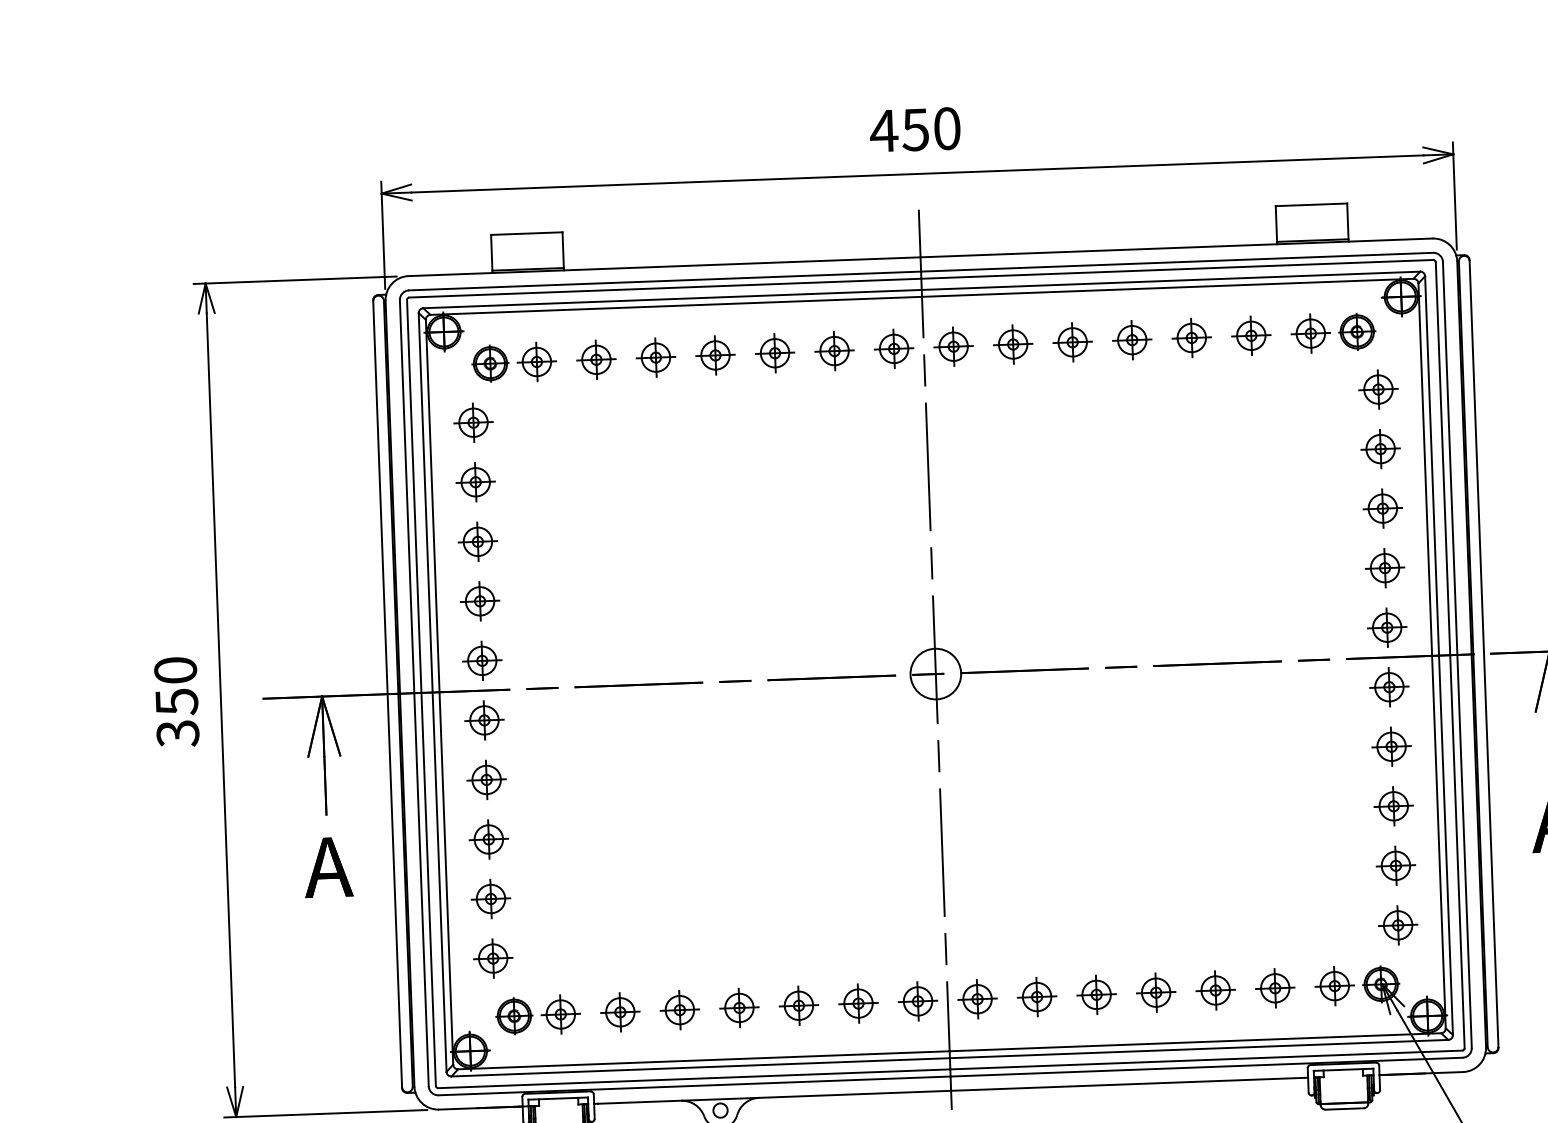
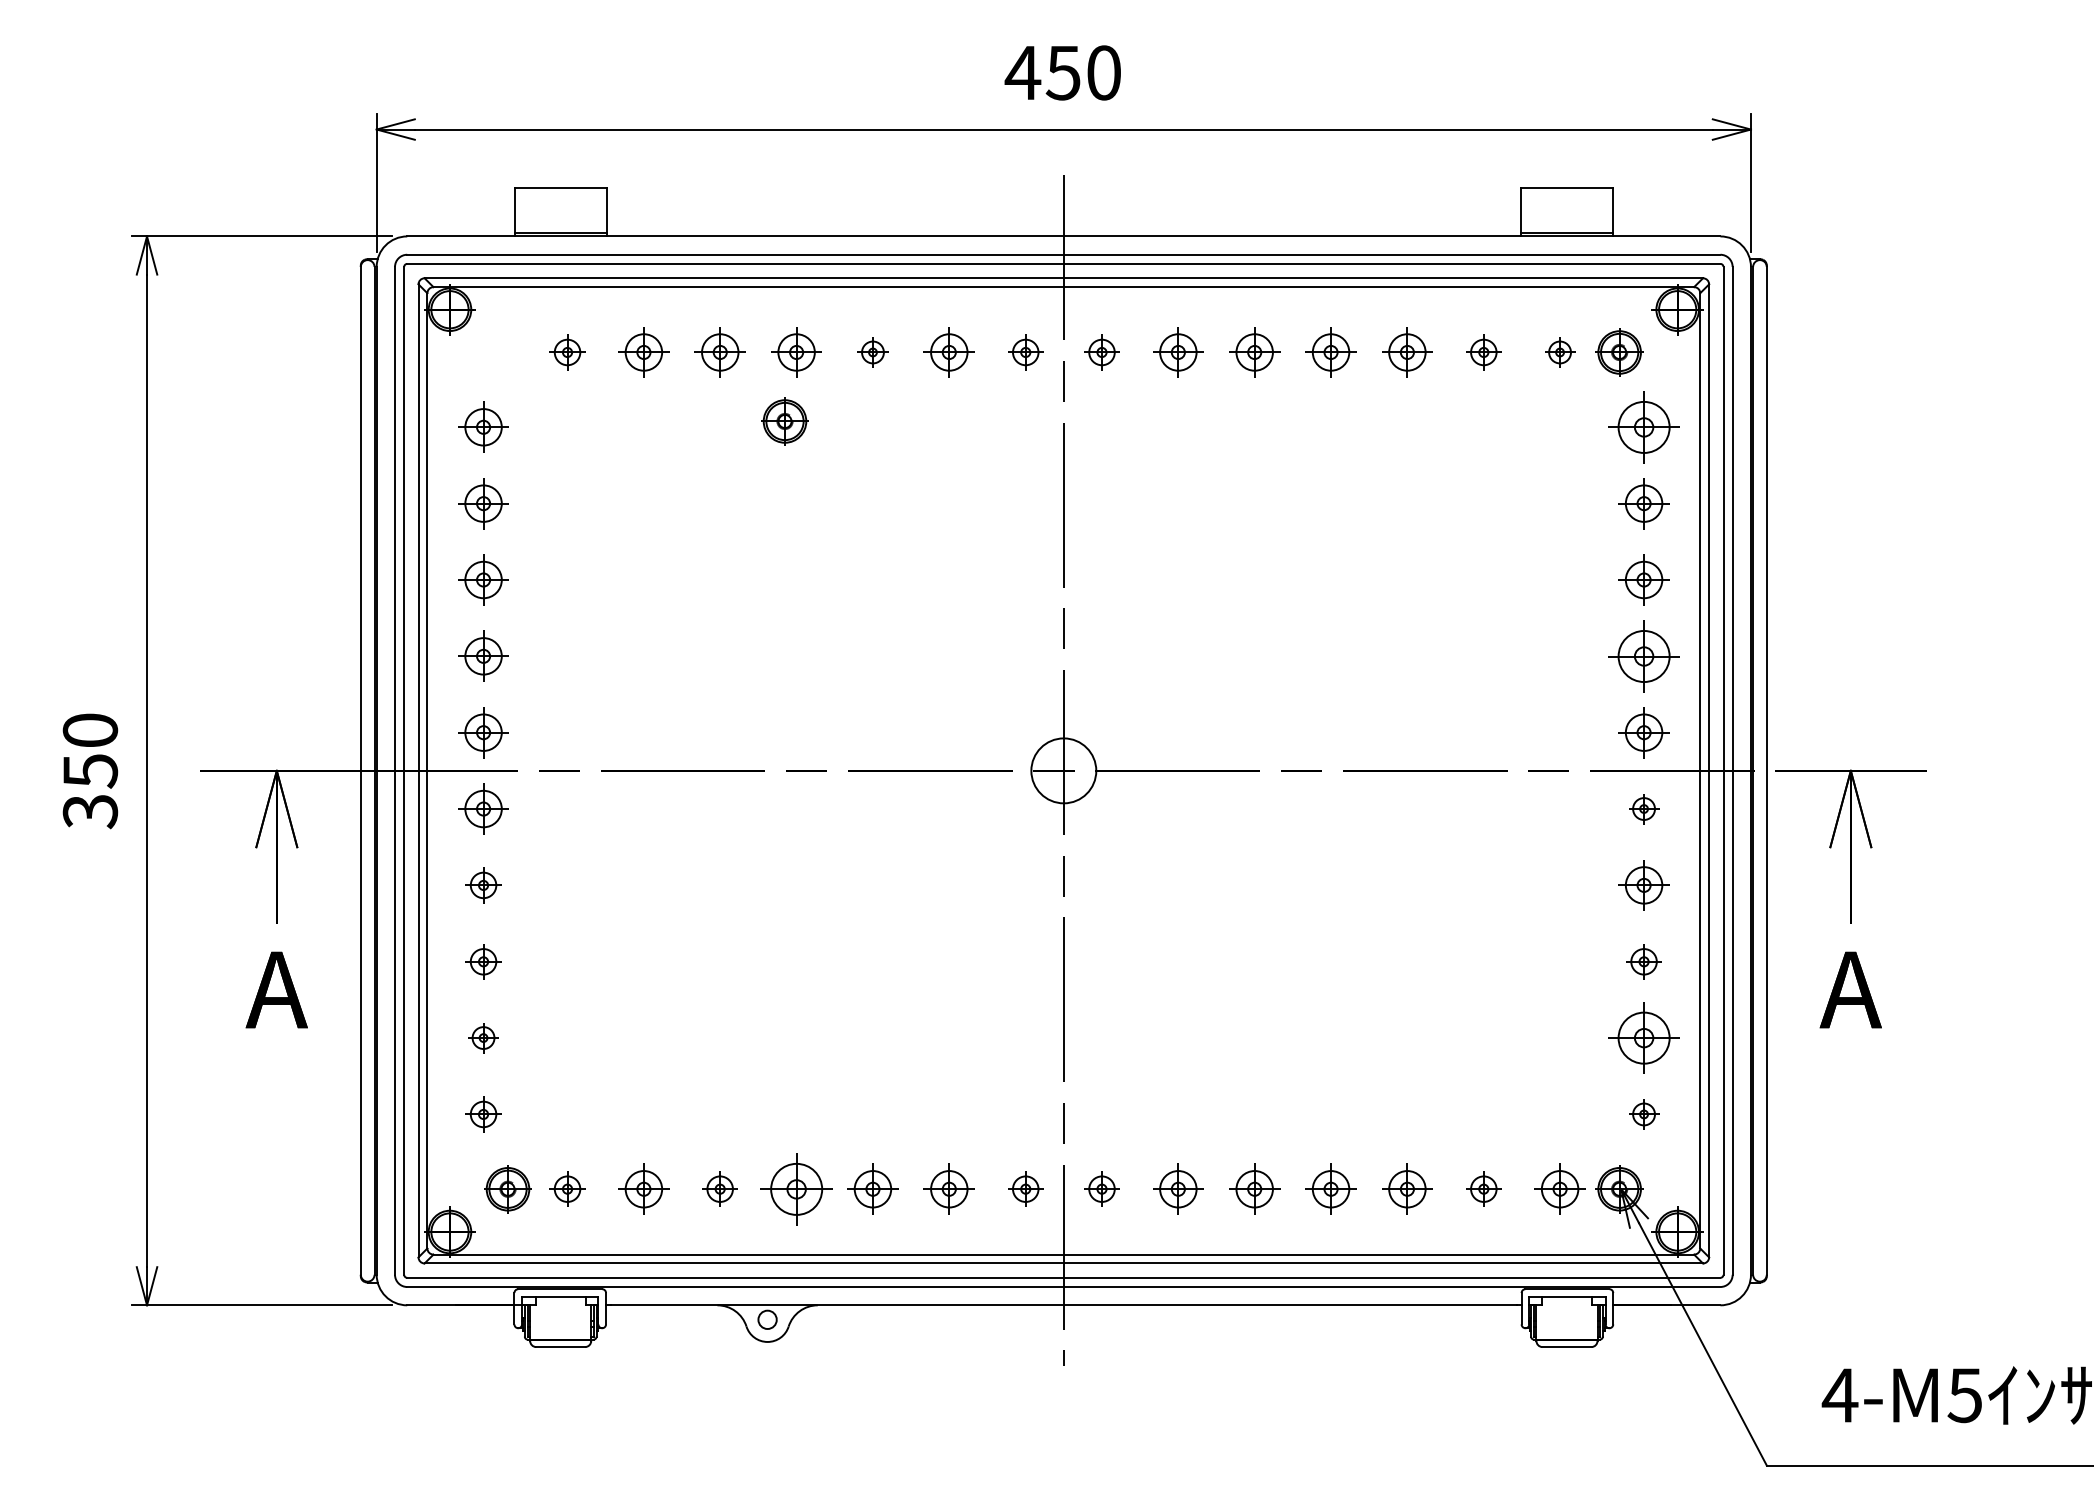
part: (1310, 333) -> (1559, 352), size x0.6
part: (1251, 335) -> (1483, 352), size x0.7
part: (953, 346) -> (1101, 352), size x0.7
part: (893, 348) -> (1025, 352), size x0.7
part: (774, 353) -> (872, 352), size x0.6
part: (536, 362) -> (567, 352), size x0.7
part: (490, 363) -> (784, 421), moved
part: (1378, 388) -> (1643, 426), size x1.4
part: (1384, 567) -> (1643, 655), size x1.4
part: (1388, 686) -> (1643, 808), size x0.6
part: (486, 780) -> (483, 885), size x0.7
part: (1393, 806) -> (1643, 961), size x0.7
part: (488, 839) -> (483, 961), size x0.7
part: (1395, 865) -> (1643, 1037), size x1.4
part: (490, 898) -> (483, 1037), size x0.6
part: (1397, 925) -> (1643, 1114), size x0.6
part: (493, 958) -> (483, 1114), size x0.7
part: (1275, 987) -> (1483, 1188), size x0.7
part: (977, 998) -> (1101, 1188), size x0.7
part: (917, 1000) -> (1025, 1188), size x0.7
part: (739, 1007) -> (796, 1188), size x1.4
part: (679, 1009) -> (719, 1188), size x0.7
part: (560, 1013) -> (567, 1188), size x0.7

